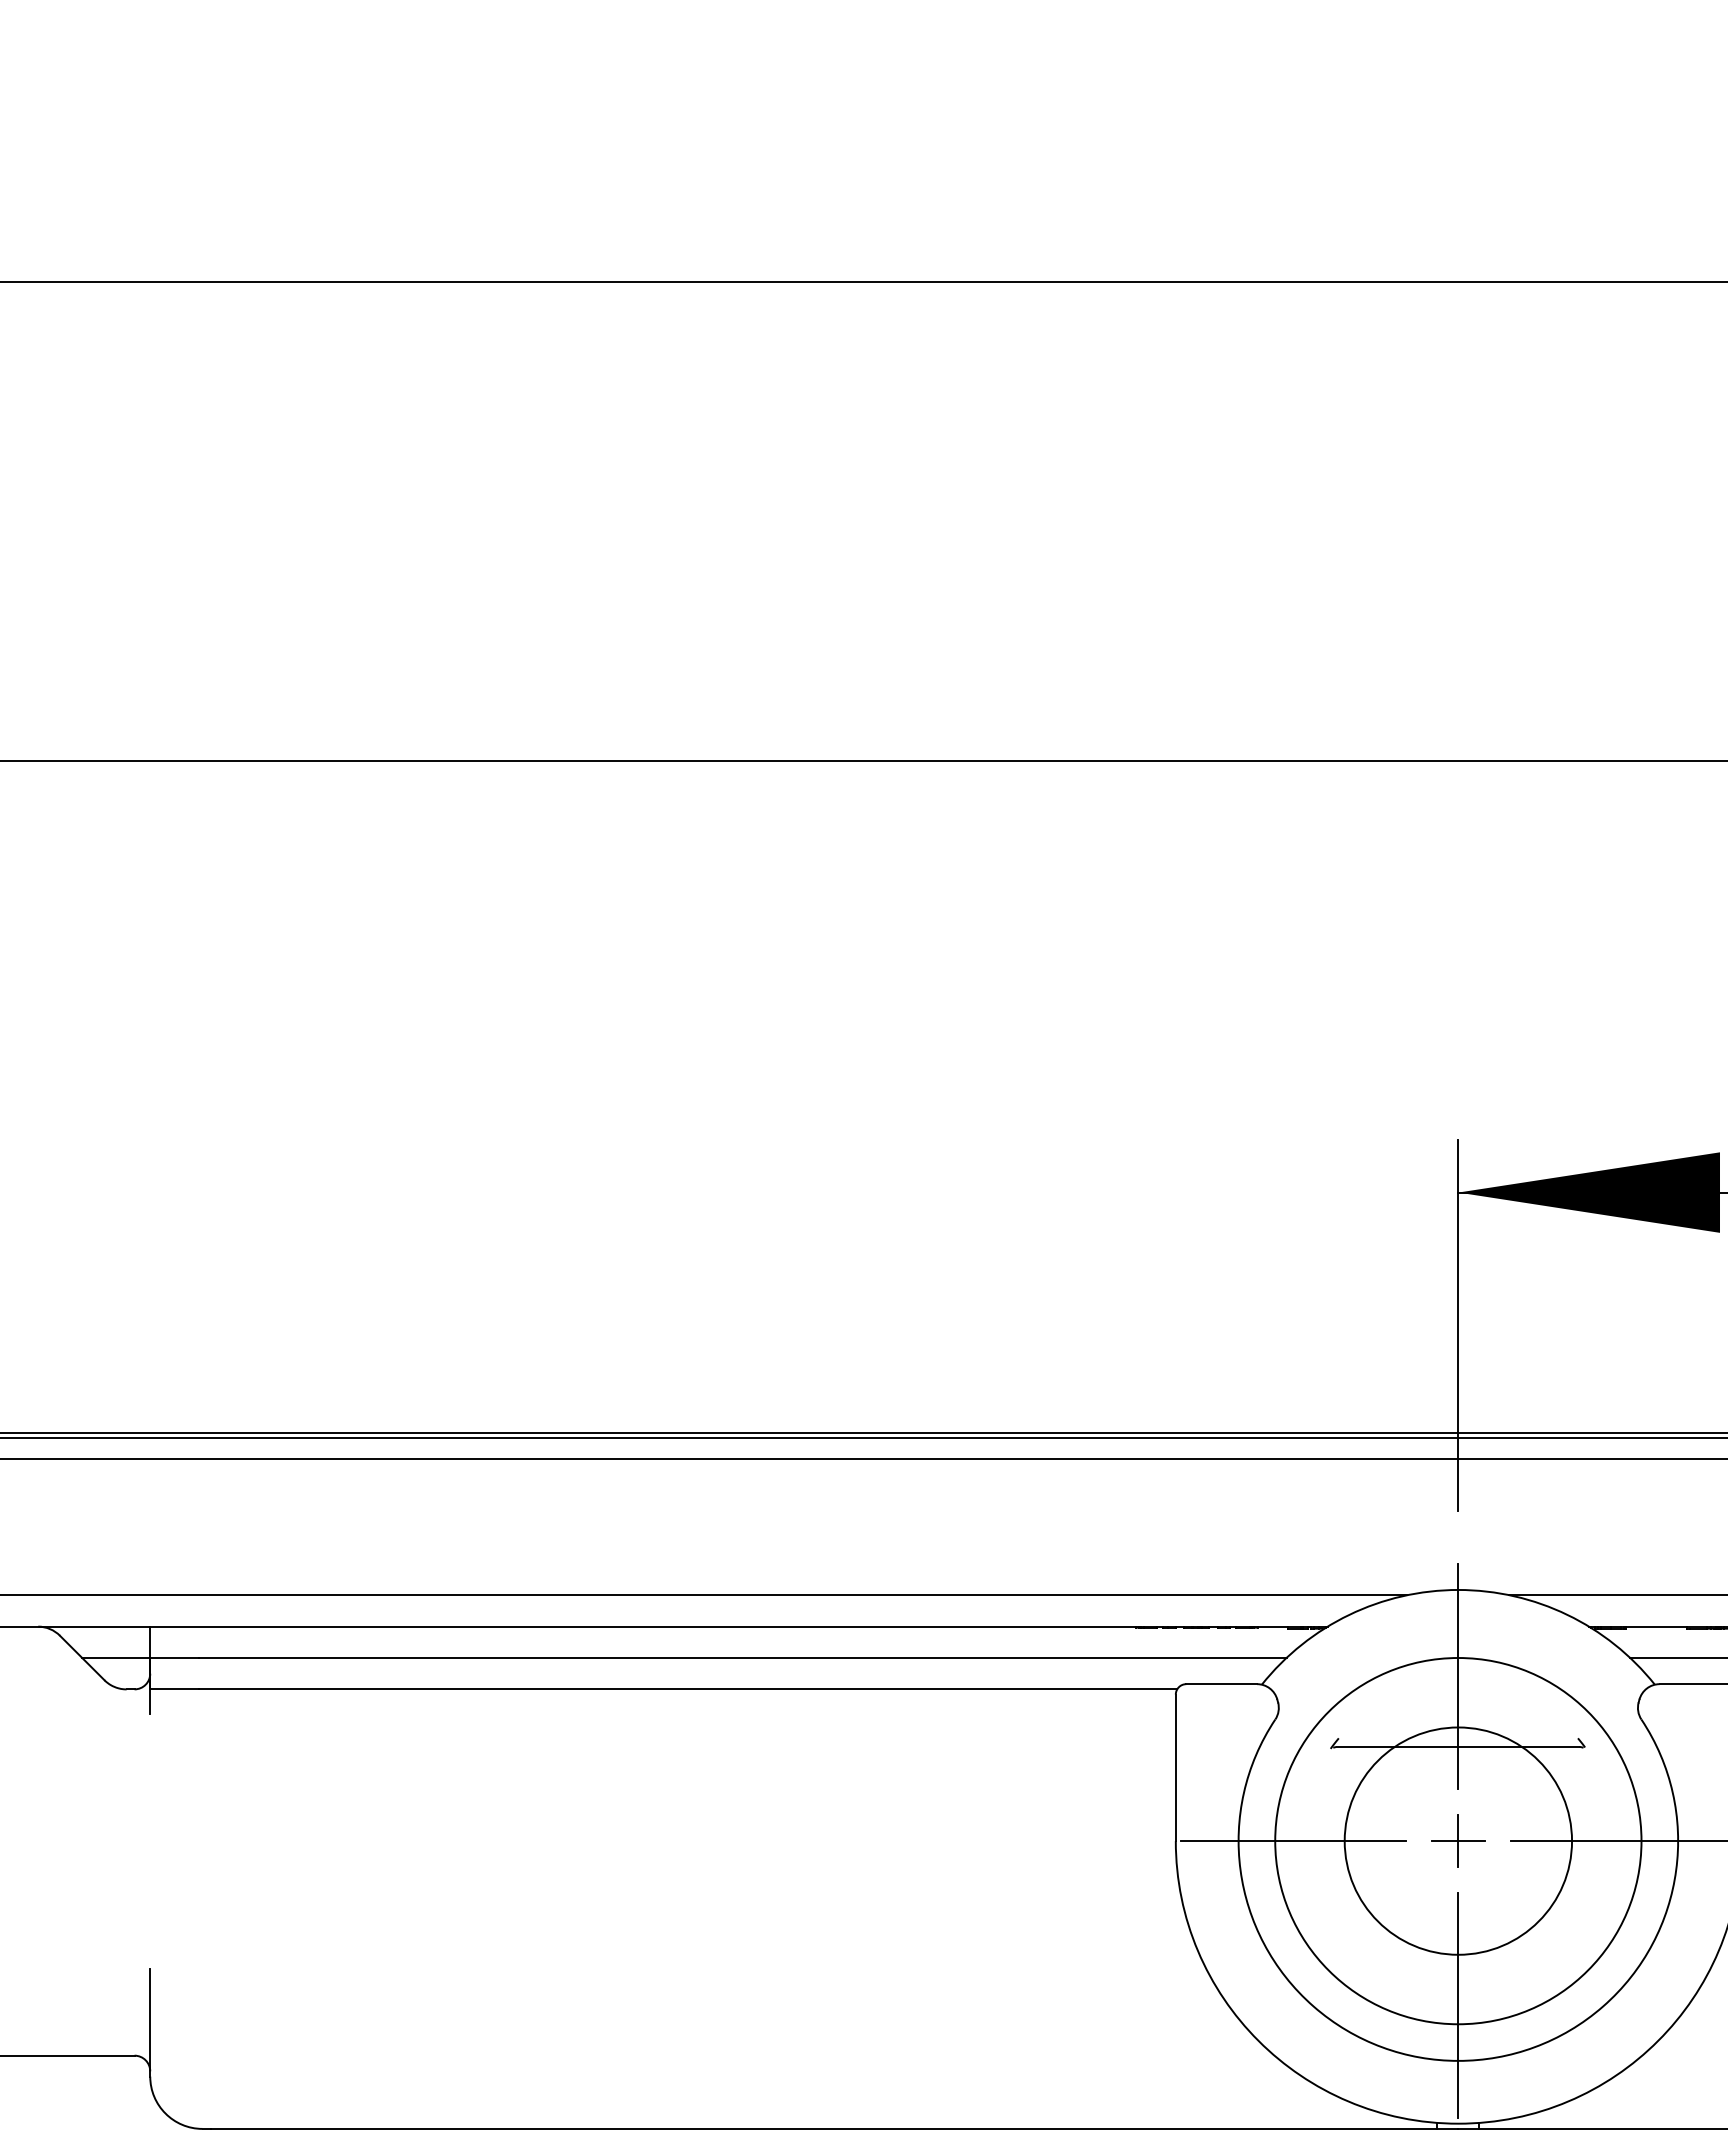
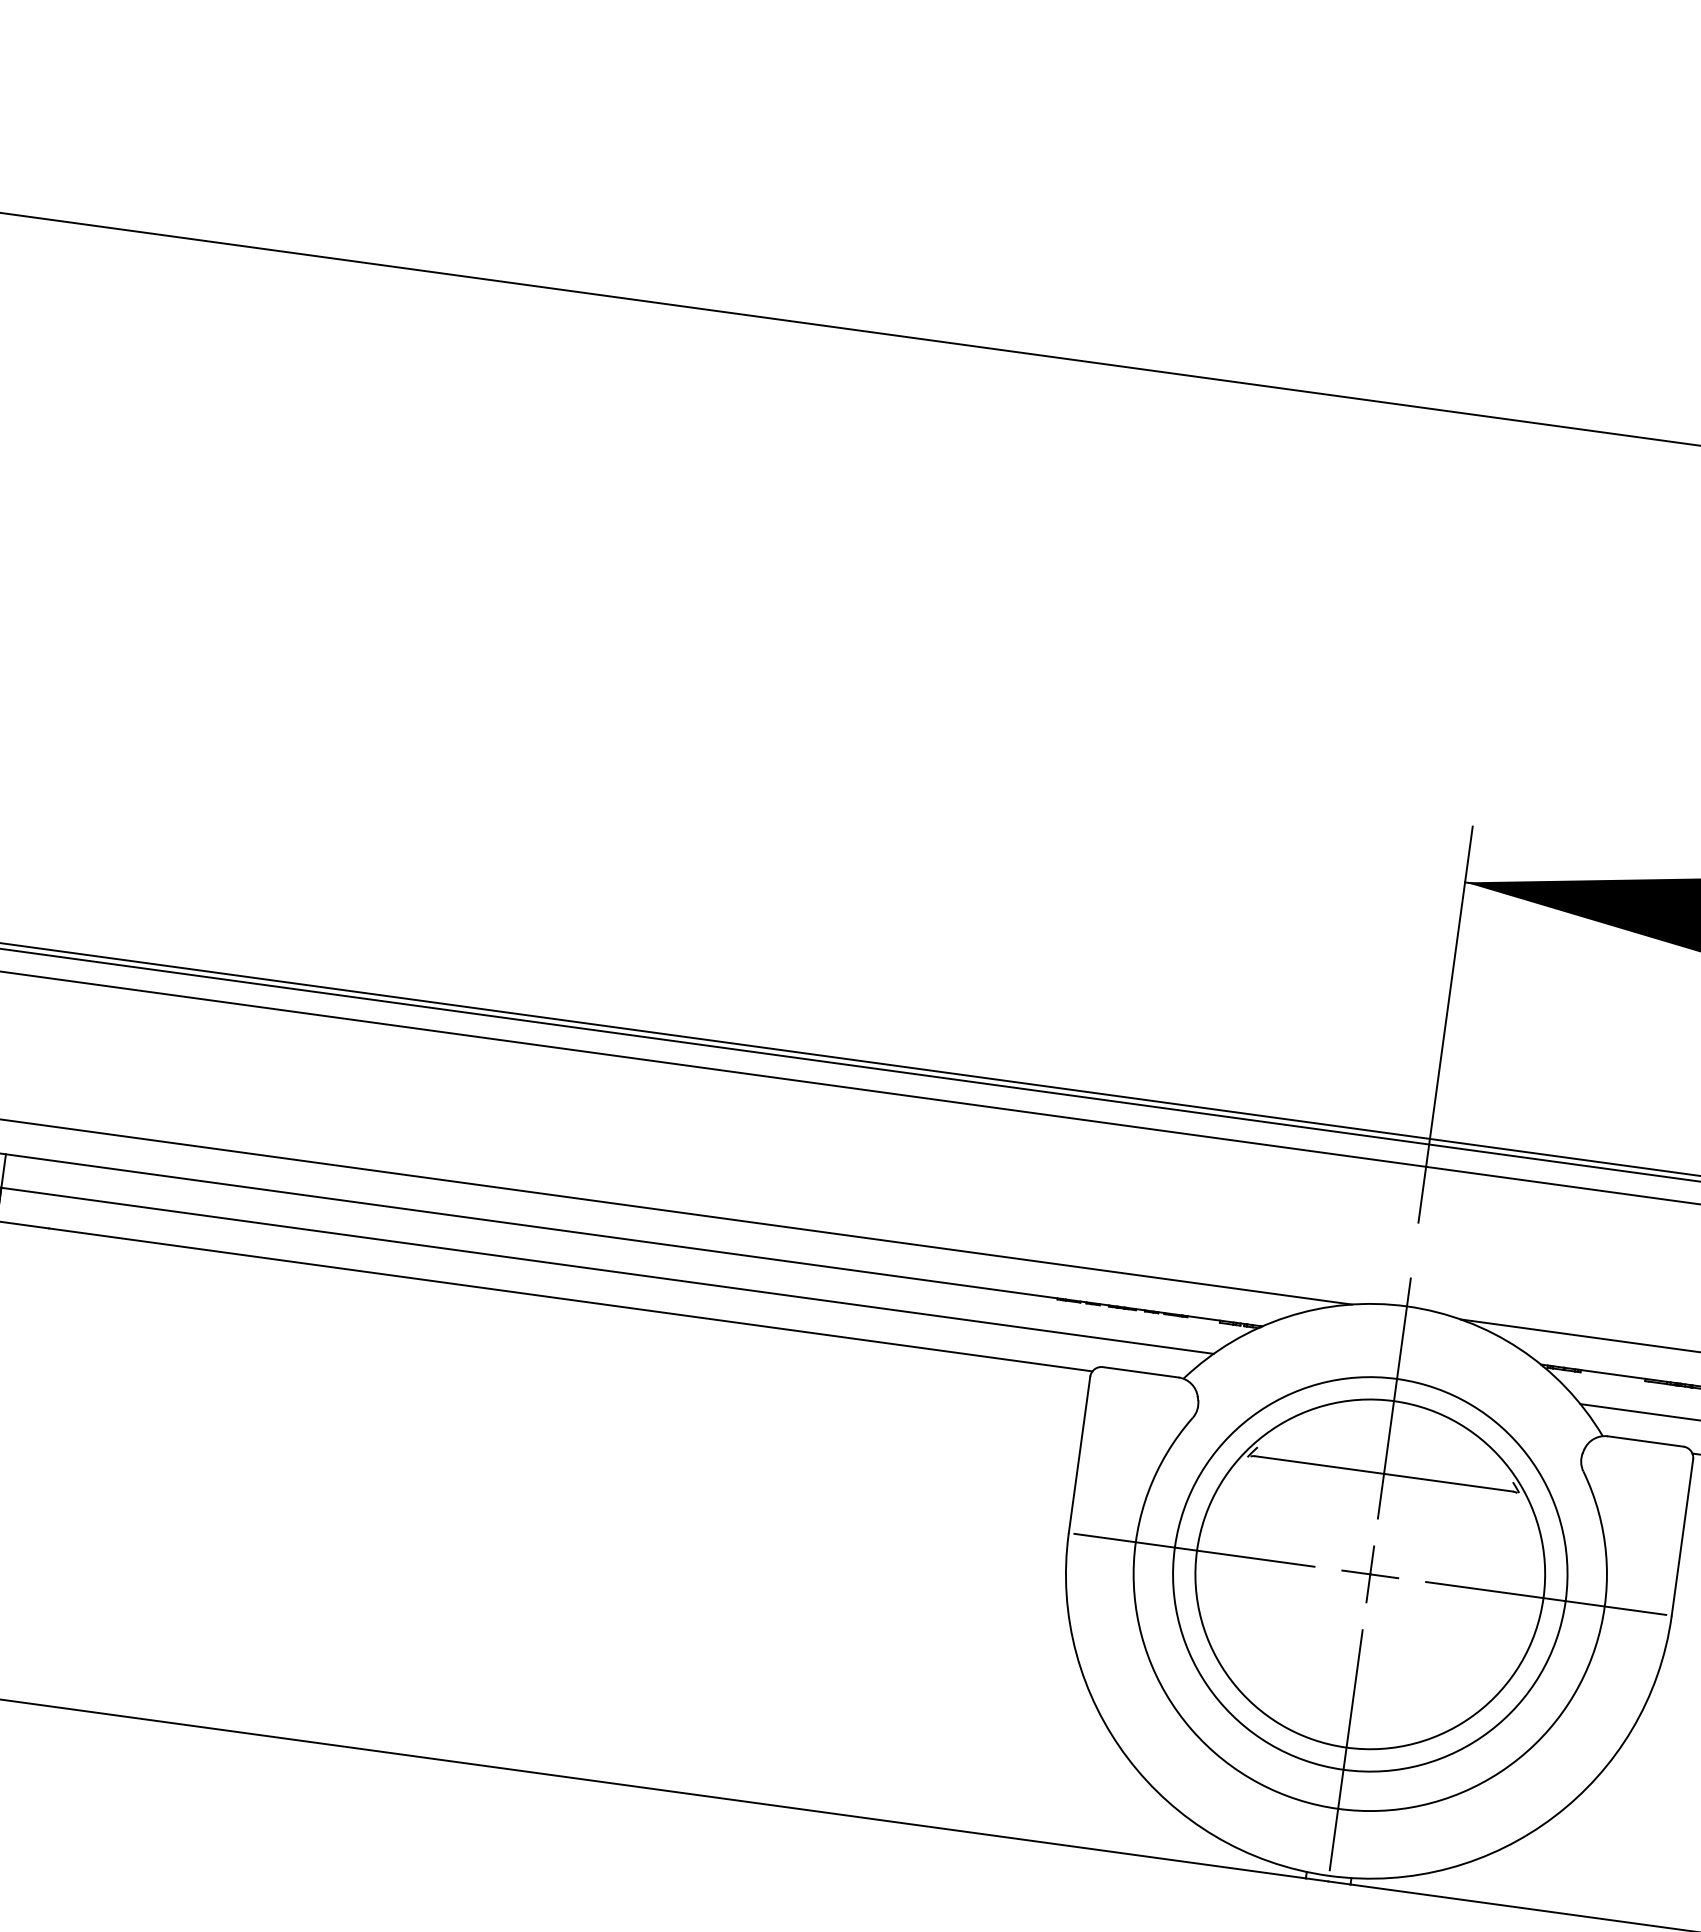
circle: (1458, 1840) -> (1370, 1573), size x1.43

